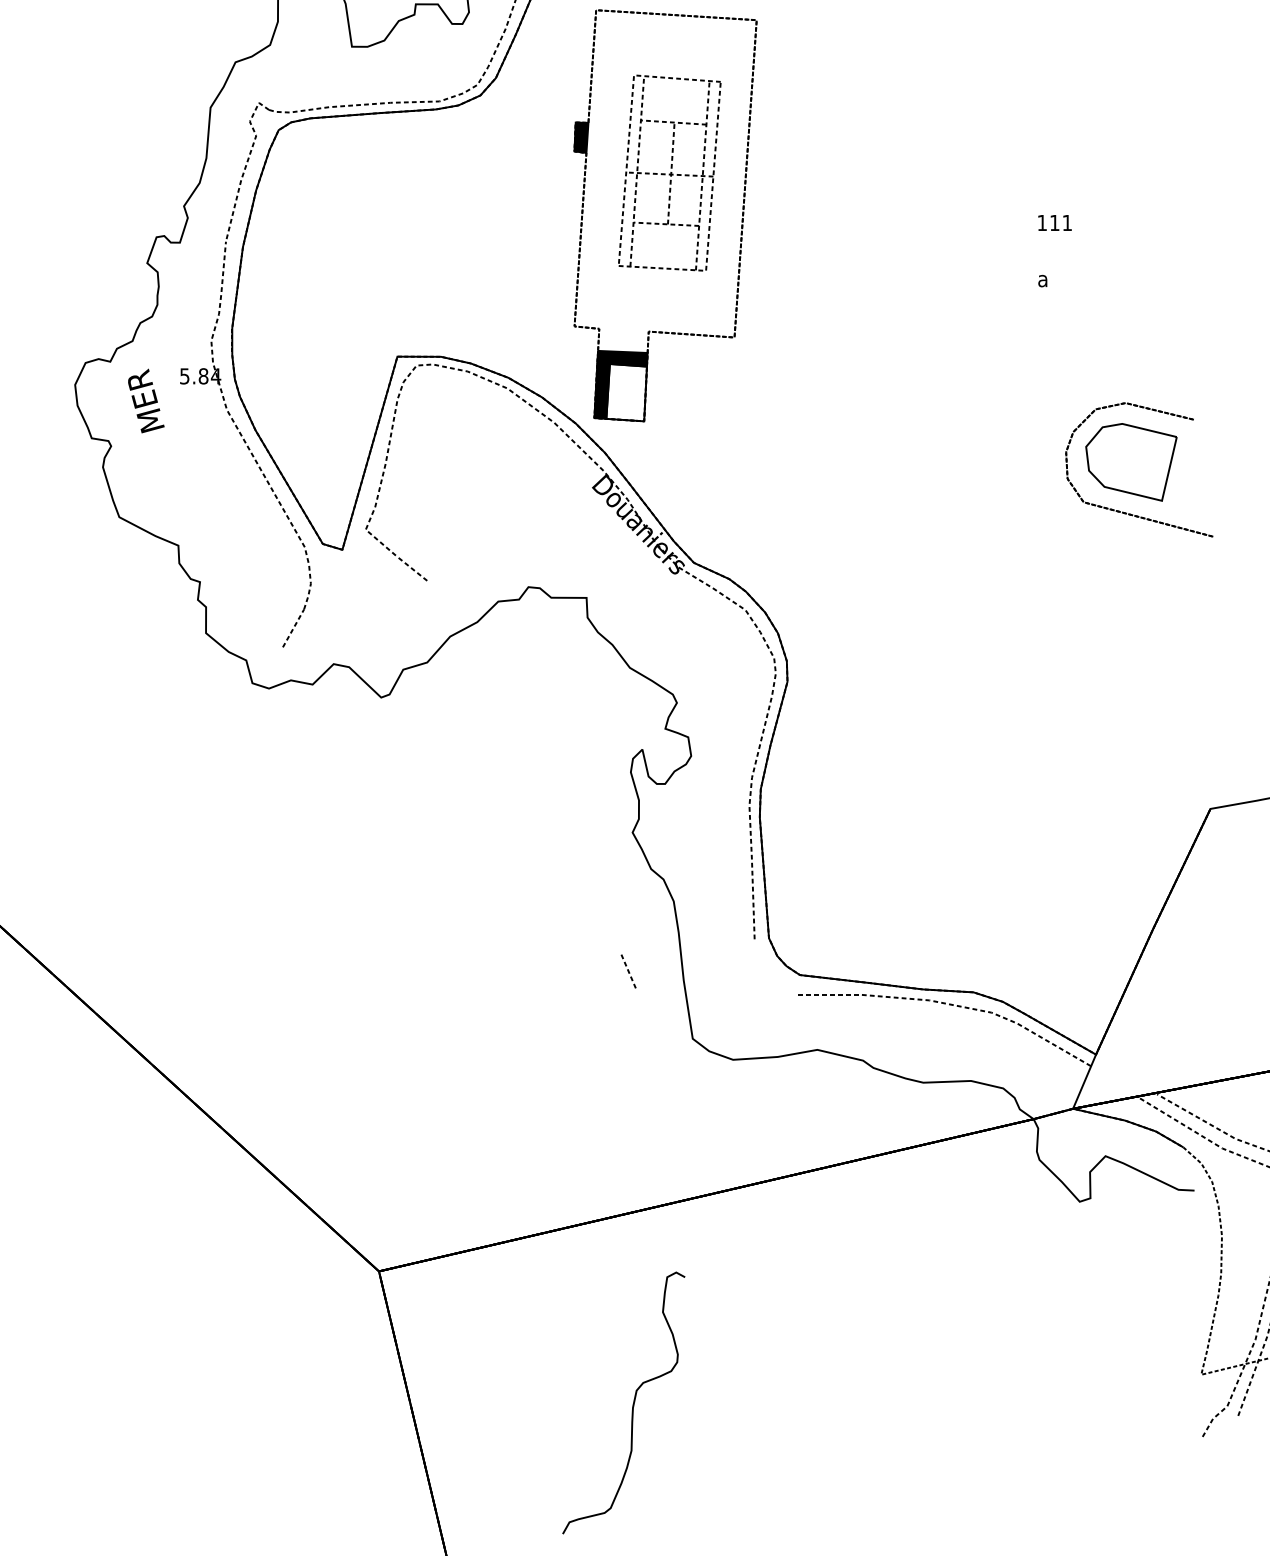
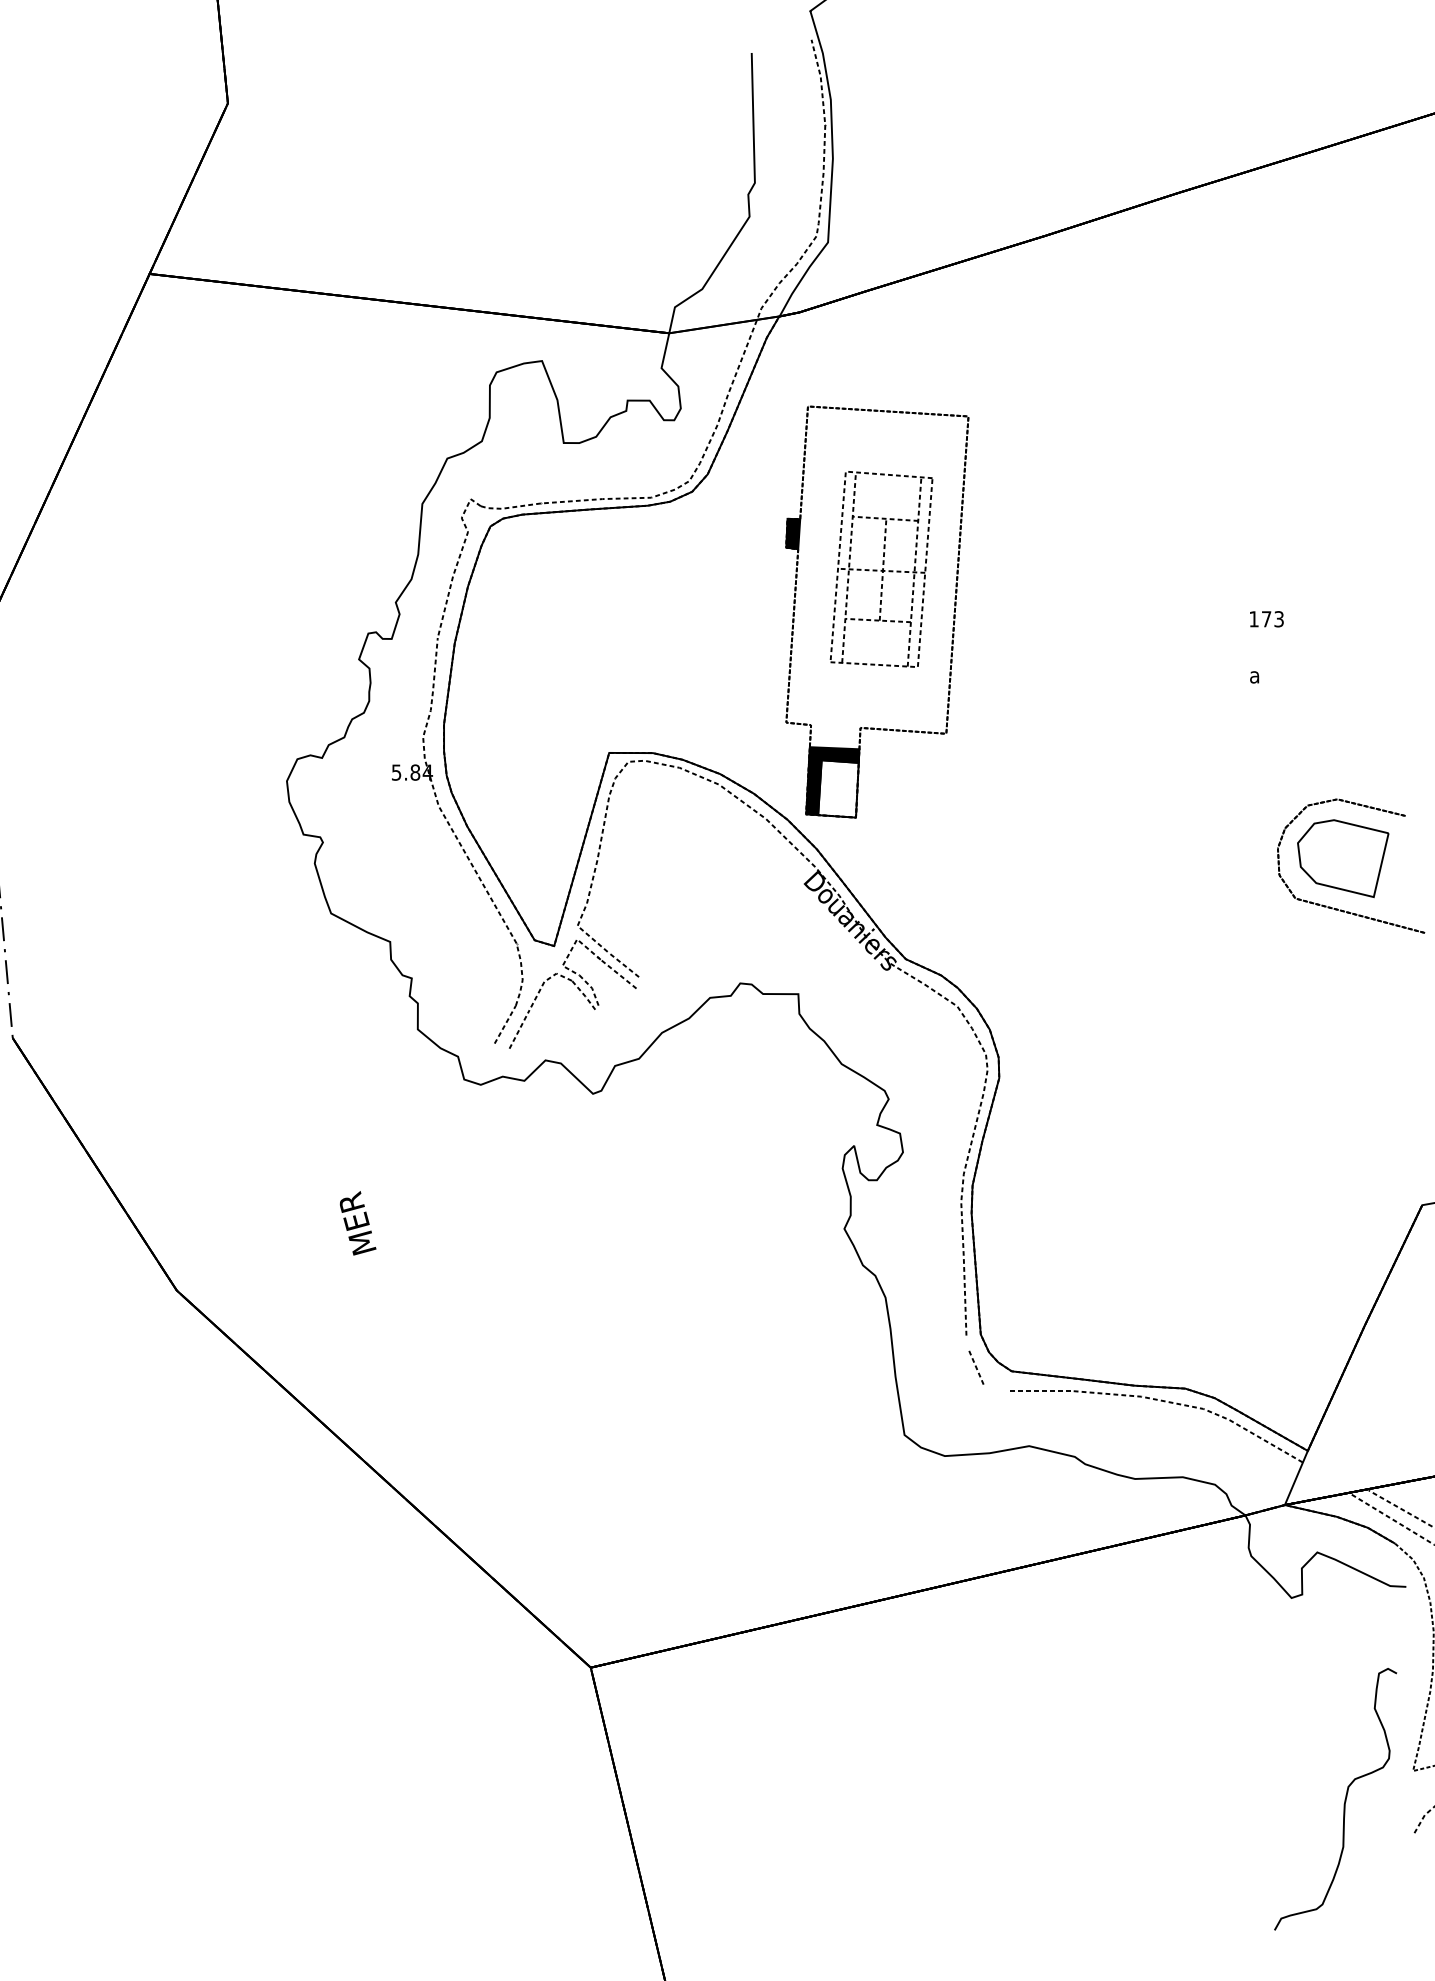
text: (1060, 223) -> (1272, 619), 111 -> 173
text: (146, 401) -> (358, 1223), moved
part: (367, 595) -> (579, 991), added
line: (628, 971) -> (976, 1367), moved
curve: (632, 1403) -> (1344, 1799), moved

